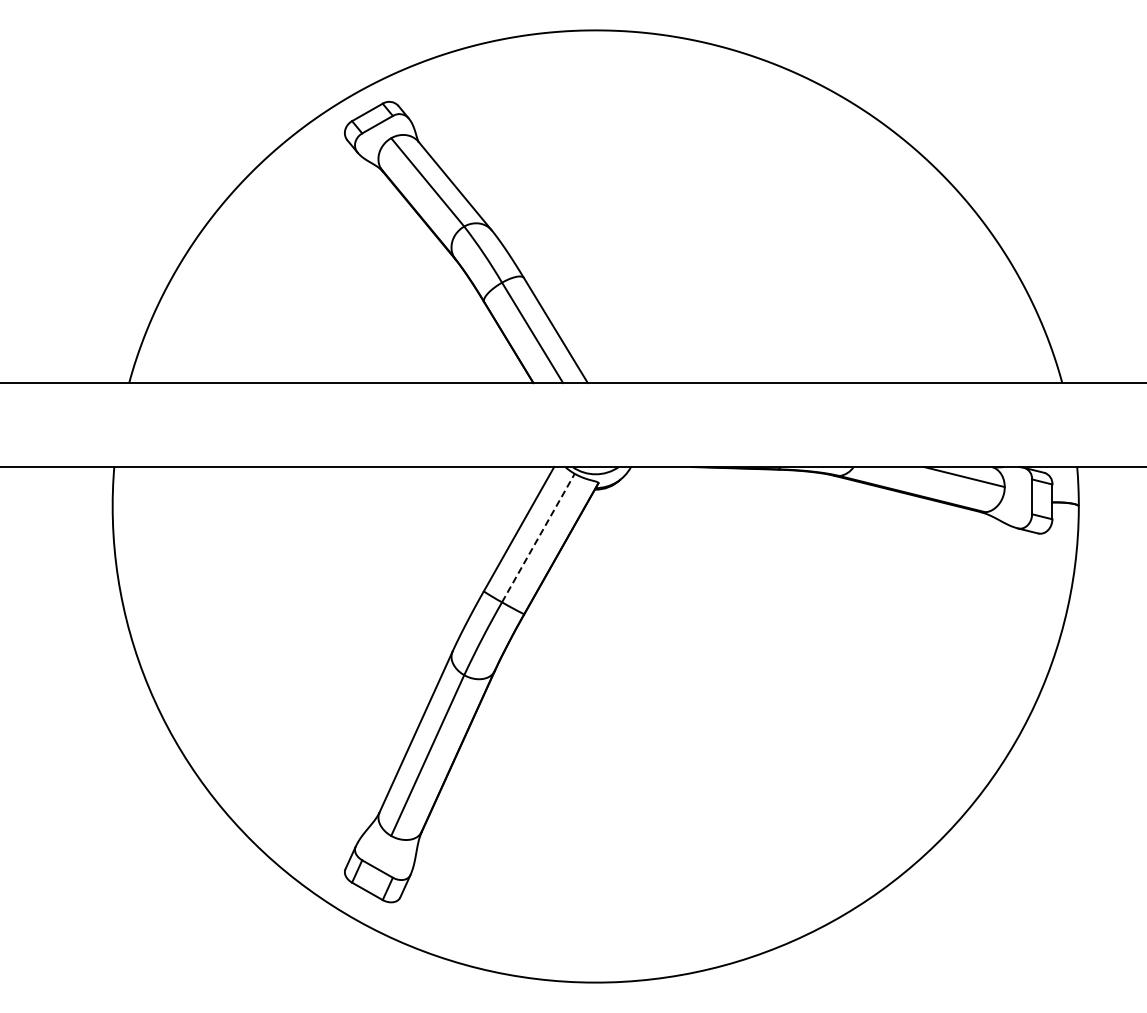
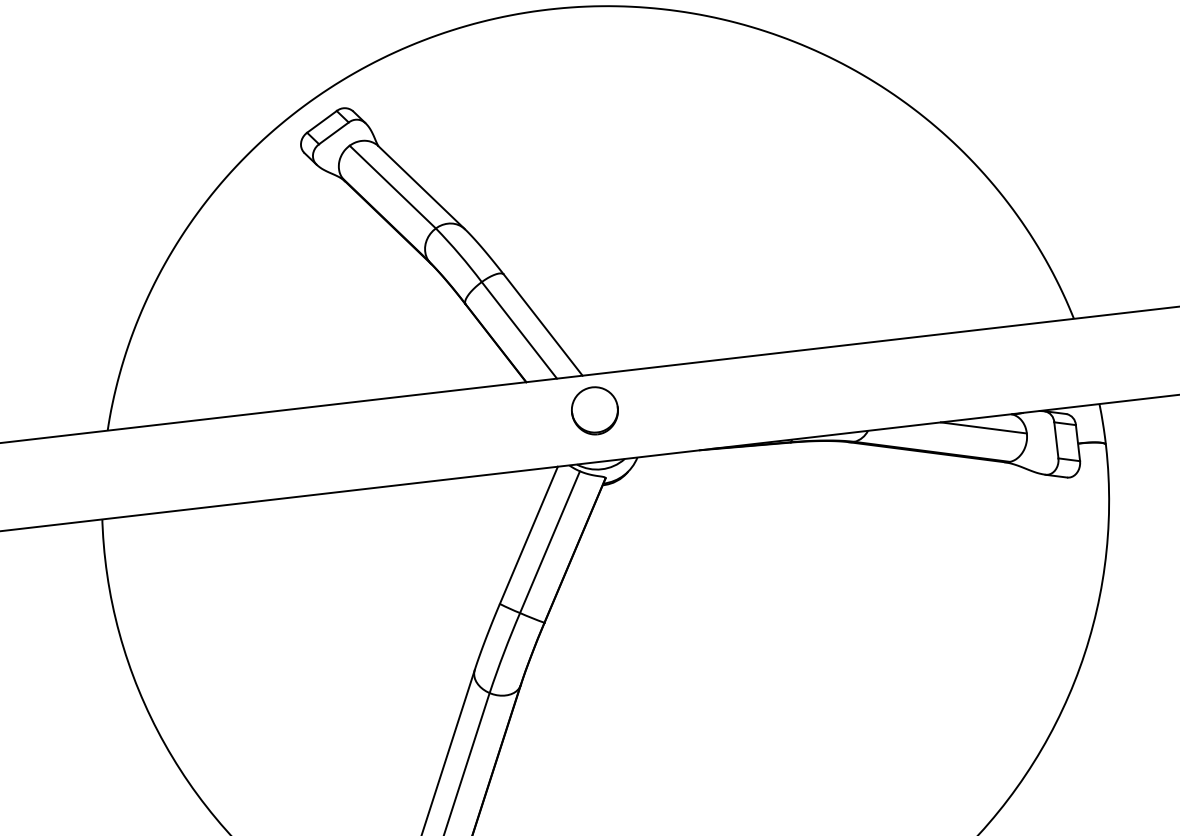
part: (595, 417) -> (594, 410), added
line: (538, 538) -> (550, 542), dashed -> solid

